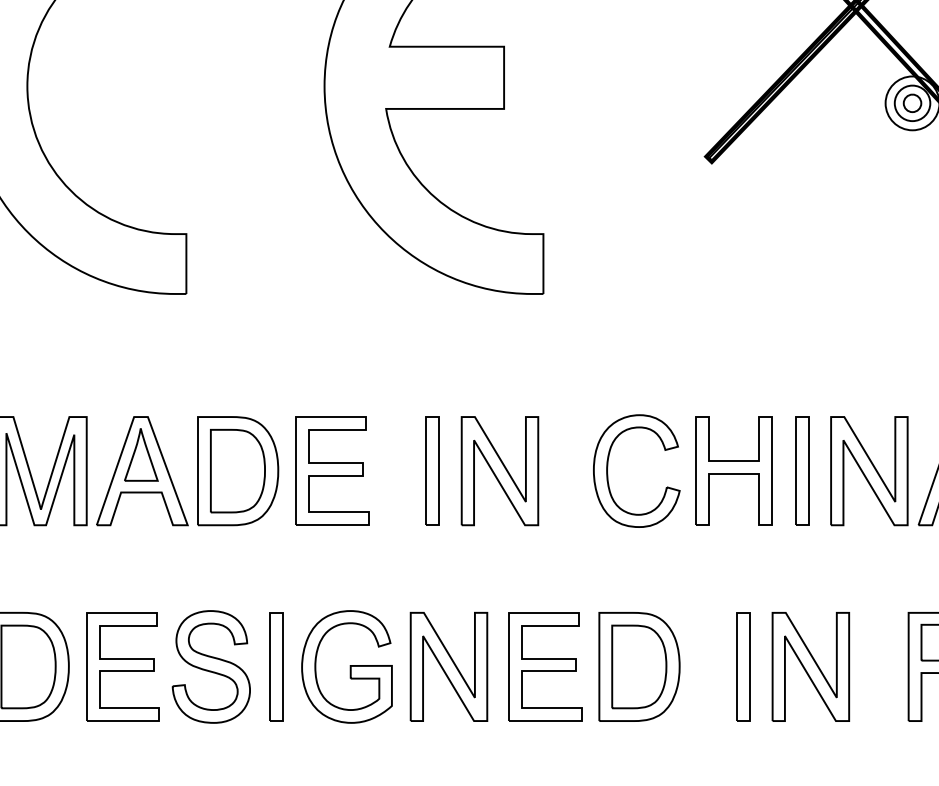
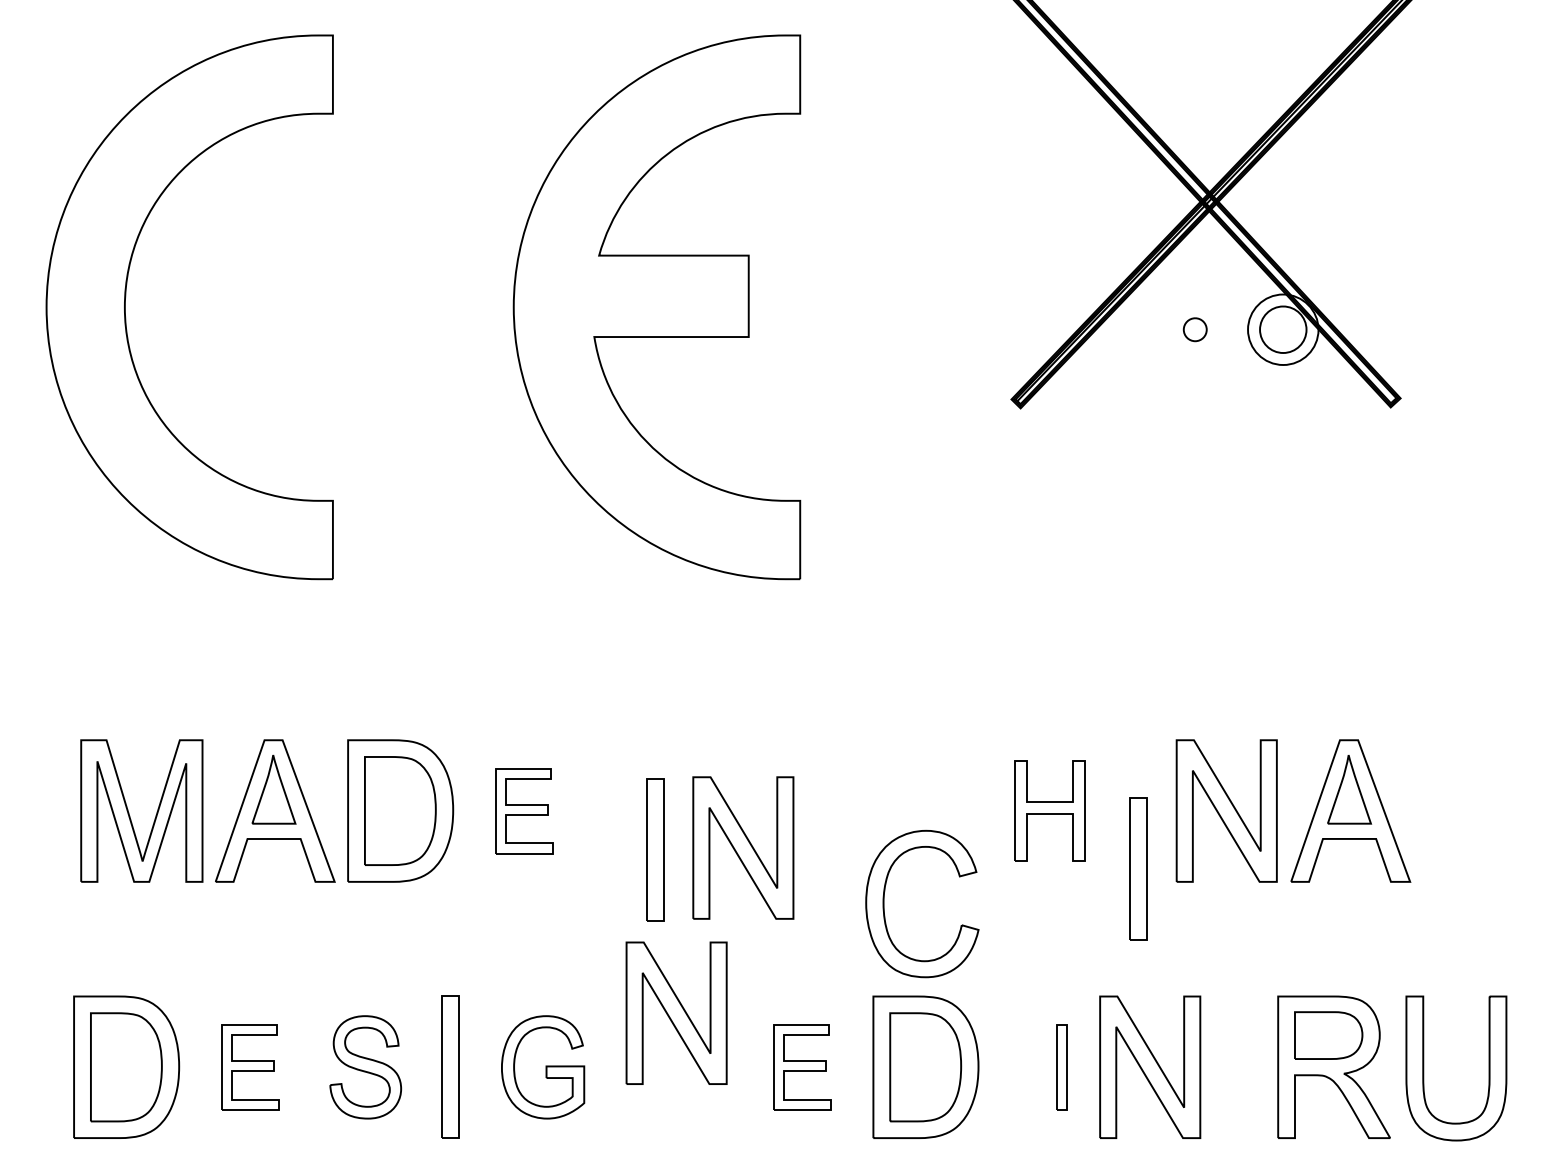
part: (911, 103) -> (1194, 329), moved
part: (332, 470) -> (524, 810), size x0.6
part: (432, 470) -> (655, 849), moved
part: (500, 470) -> (743, 847), moved
part: (607, 470) -> (884, 903), moved
part: (733, 470) -> (1049, 810), size x0.7
part: (801, 470) -> (1138, 868), moved
part: (123, 666) -> (250, 1066), size x0.6
part: (448, 666) -> (676, 1012), moved
part: (545, 666) -> (802, 1066), size x0.6
part: (211, 667) -> (365, 1067), size x0.7
part: (346, 667) -> (542, 1067), size x0.7
part: (743, 667) -> (1062, 1067), size x0.6

